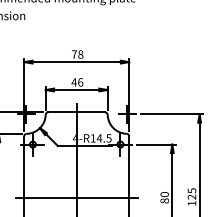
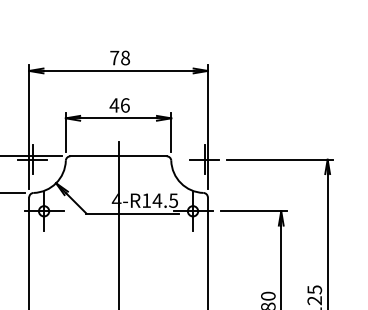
line: (76, 198) -> (118, 302), removed

